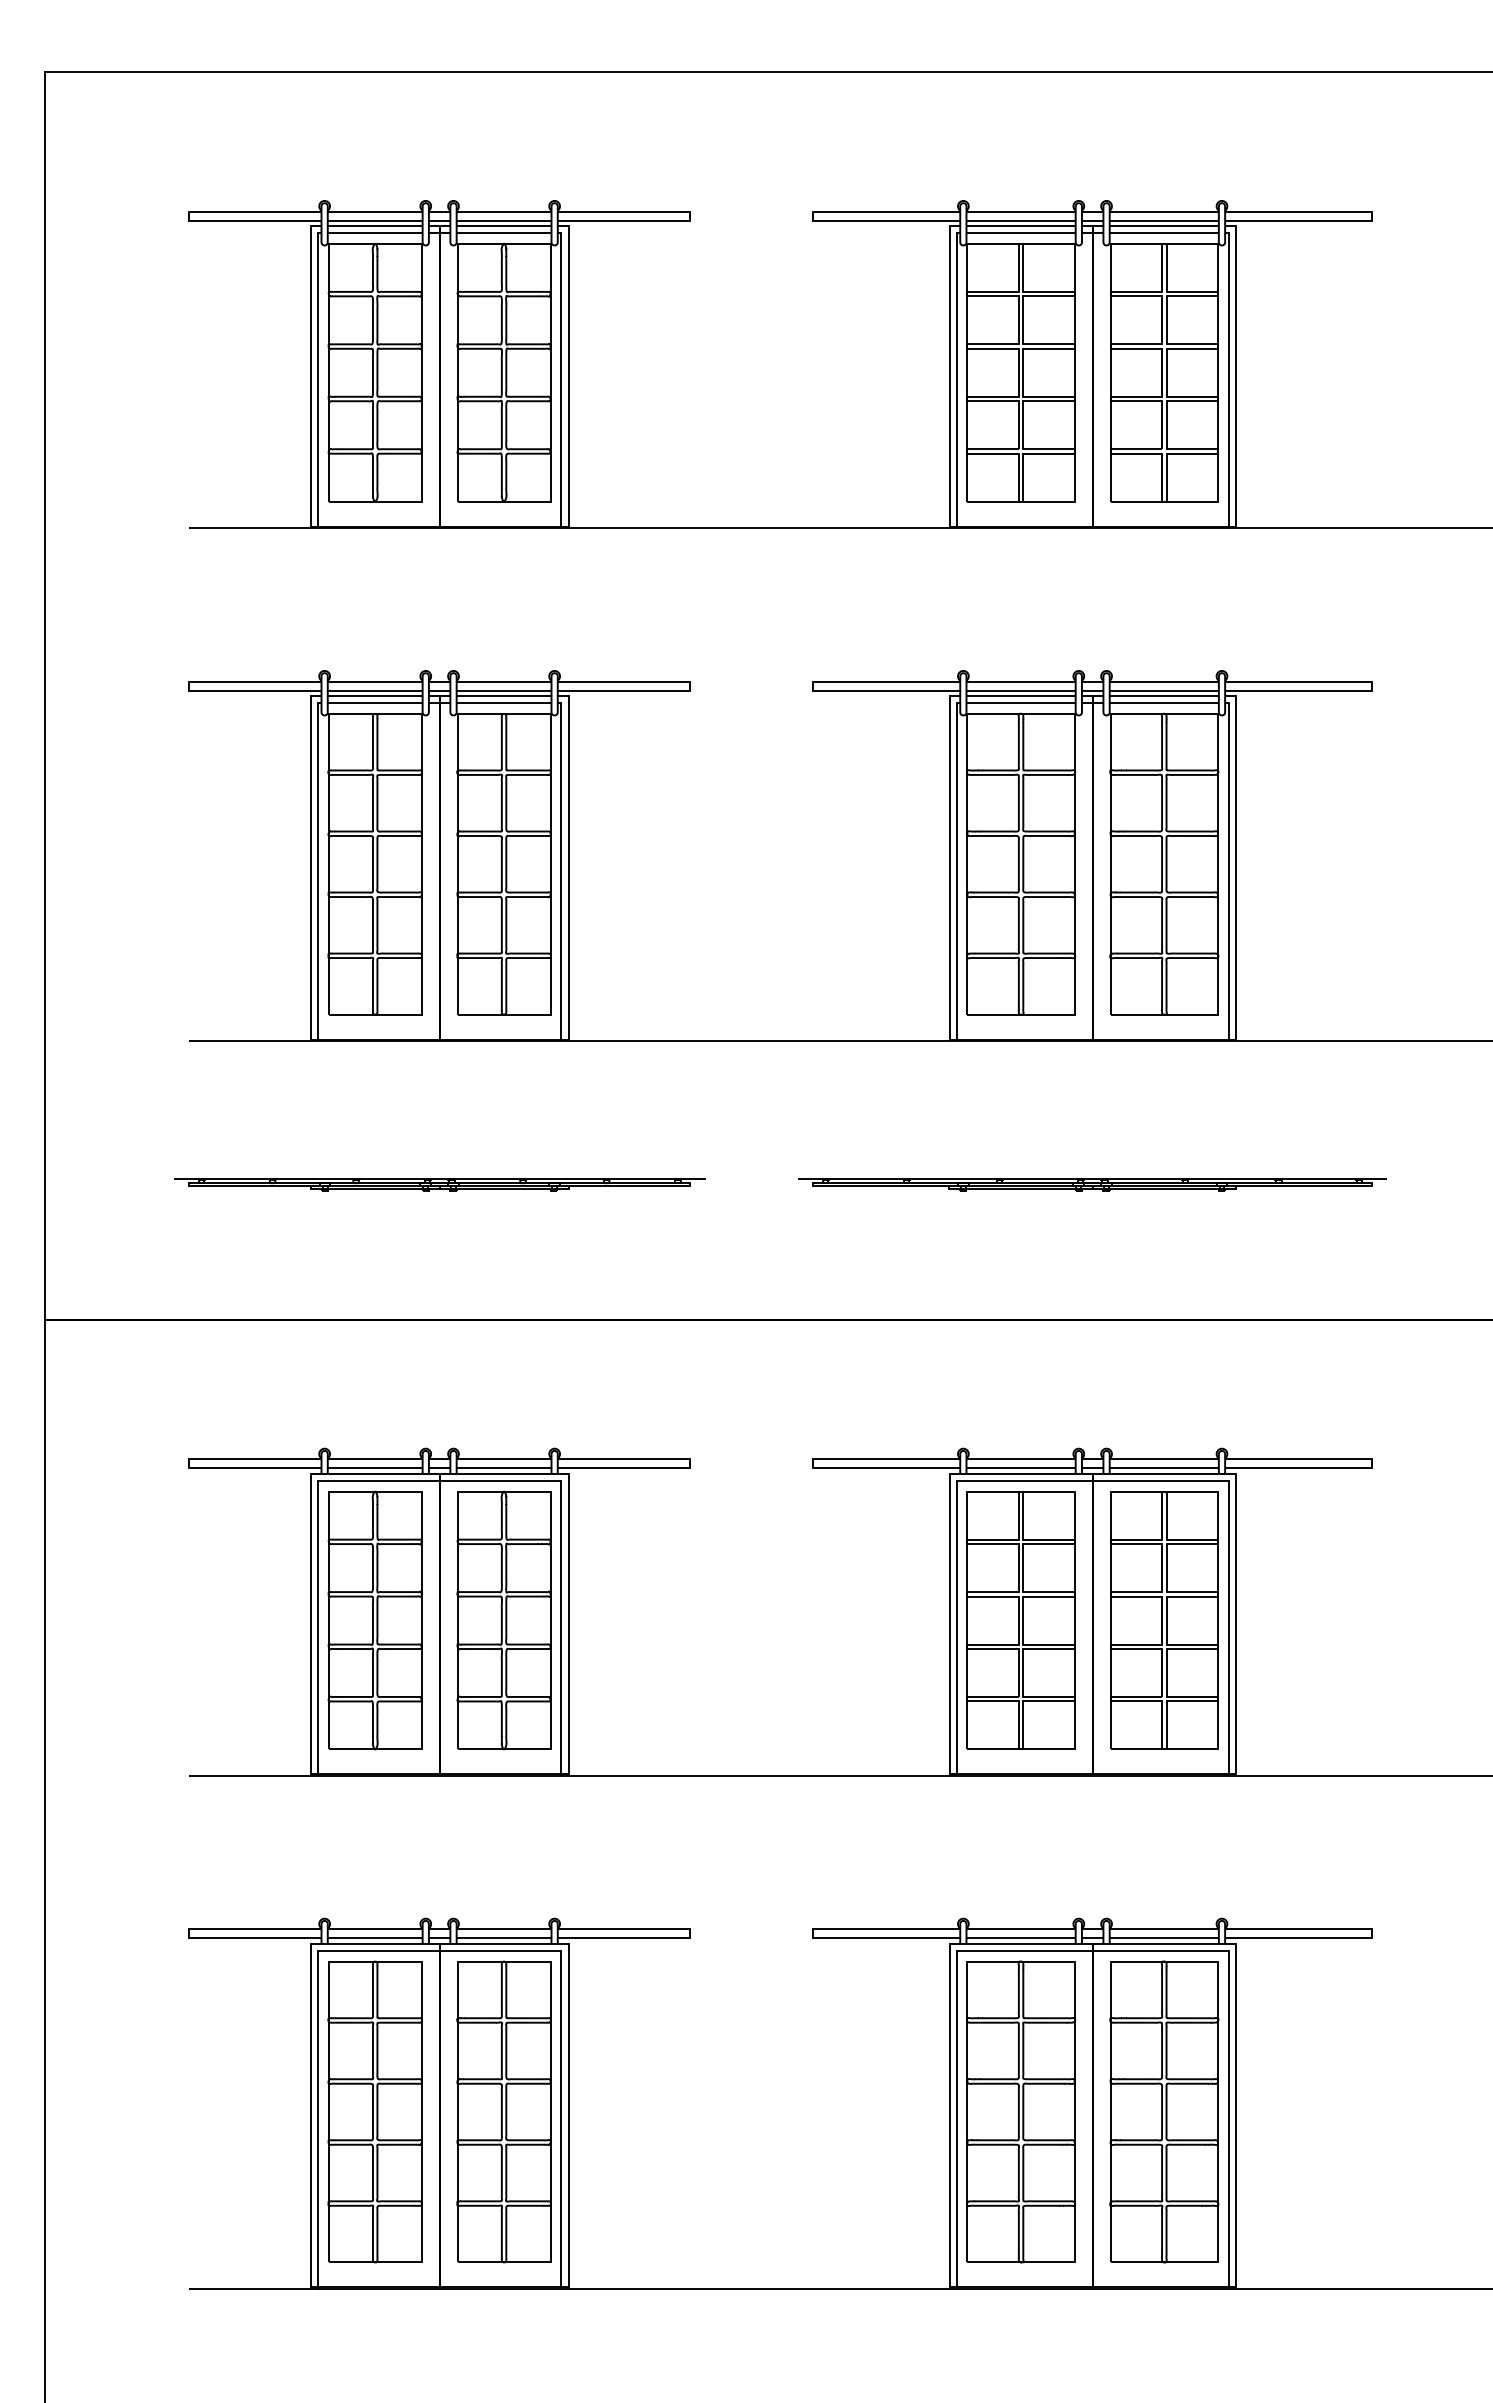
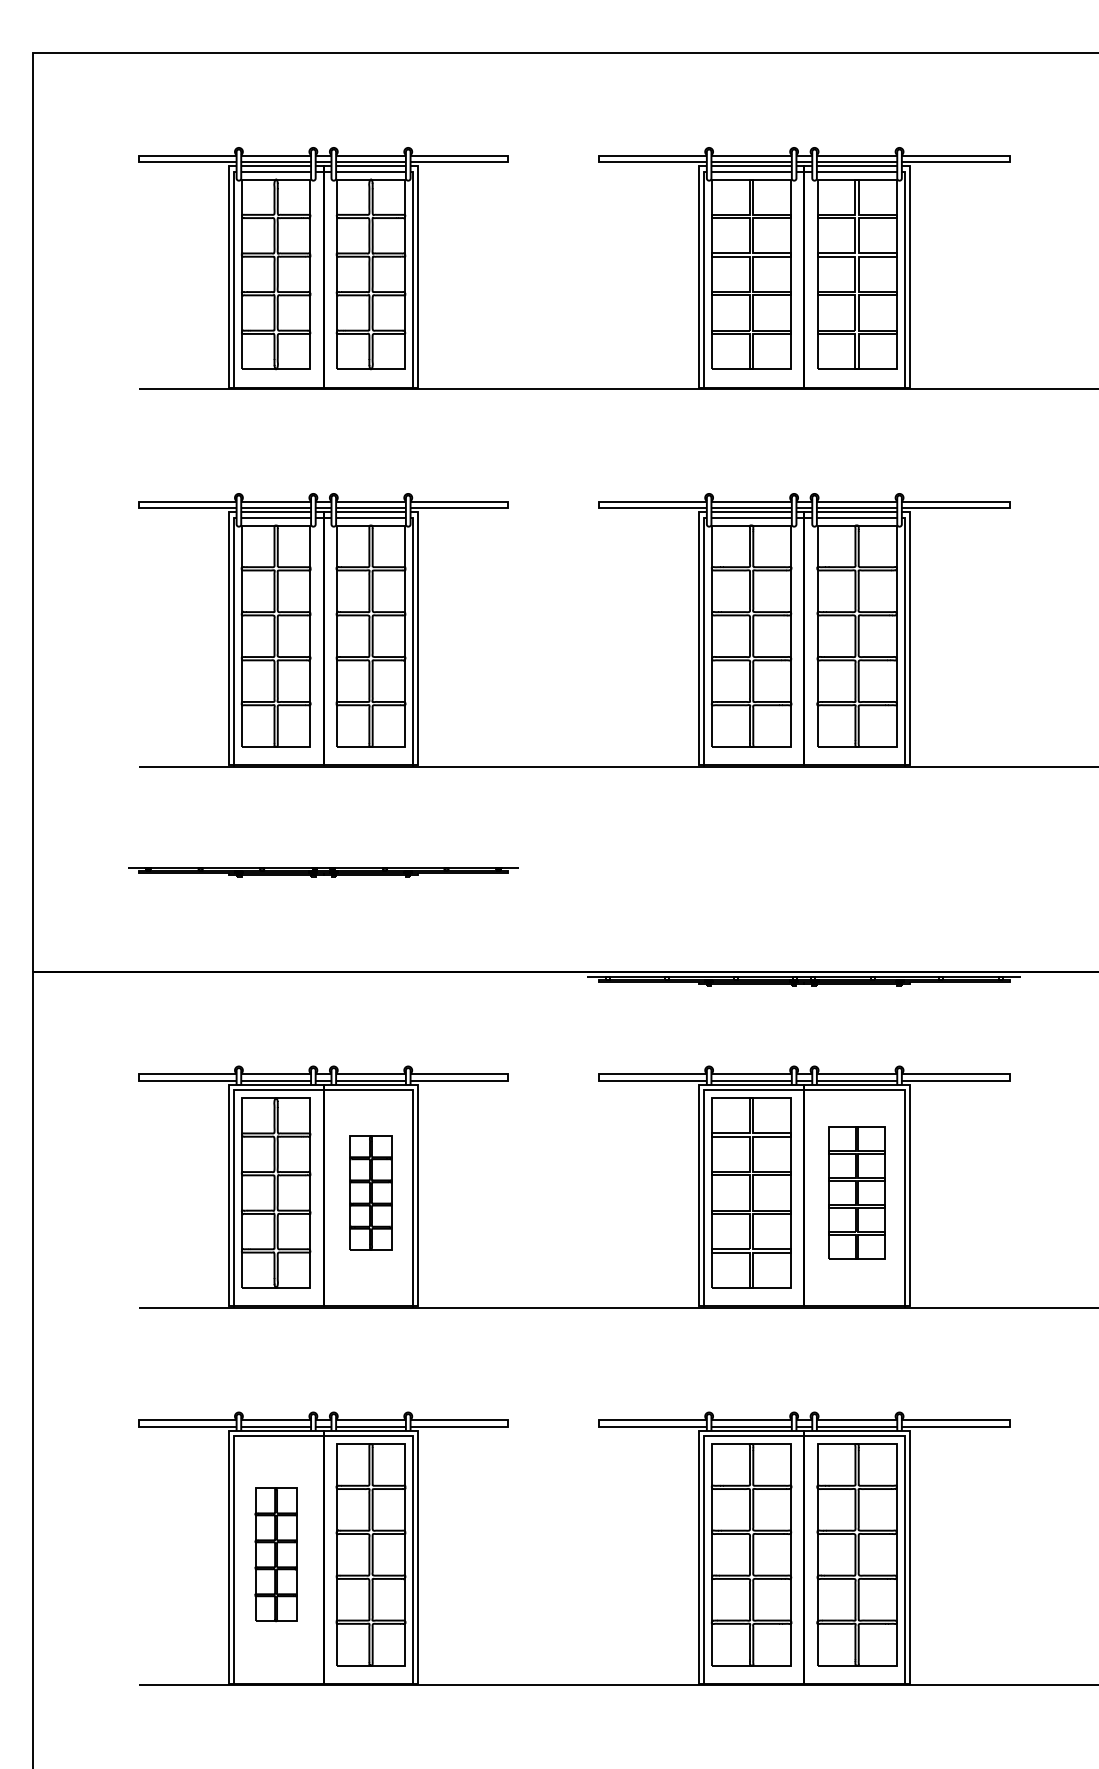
part: (1092, 1184) -> (804, 980), moved
part: (503, 1620) -> (370, 1192), size x0.6
part: (1164, 1620) -> (857, 1192), size x0.7
part: (374, 2111) -> (275, 1554), size x0.6

